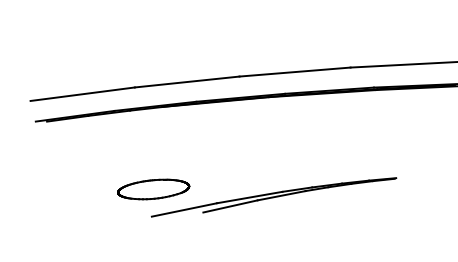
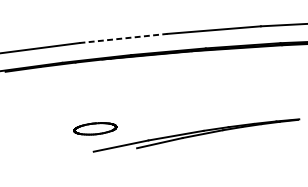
line: (187, 82) -> (123, 38), solid -> dashed
part: (153, 189) -> (95, 128), size x0.7

